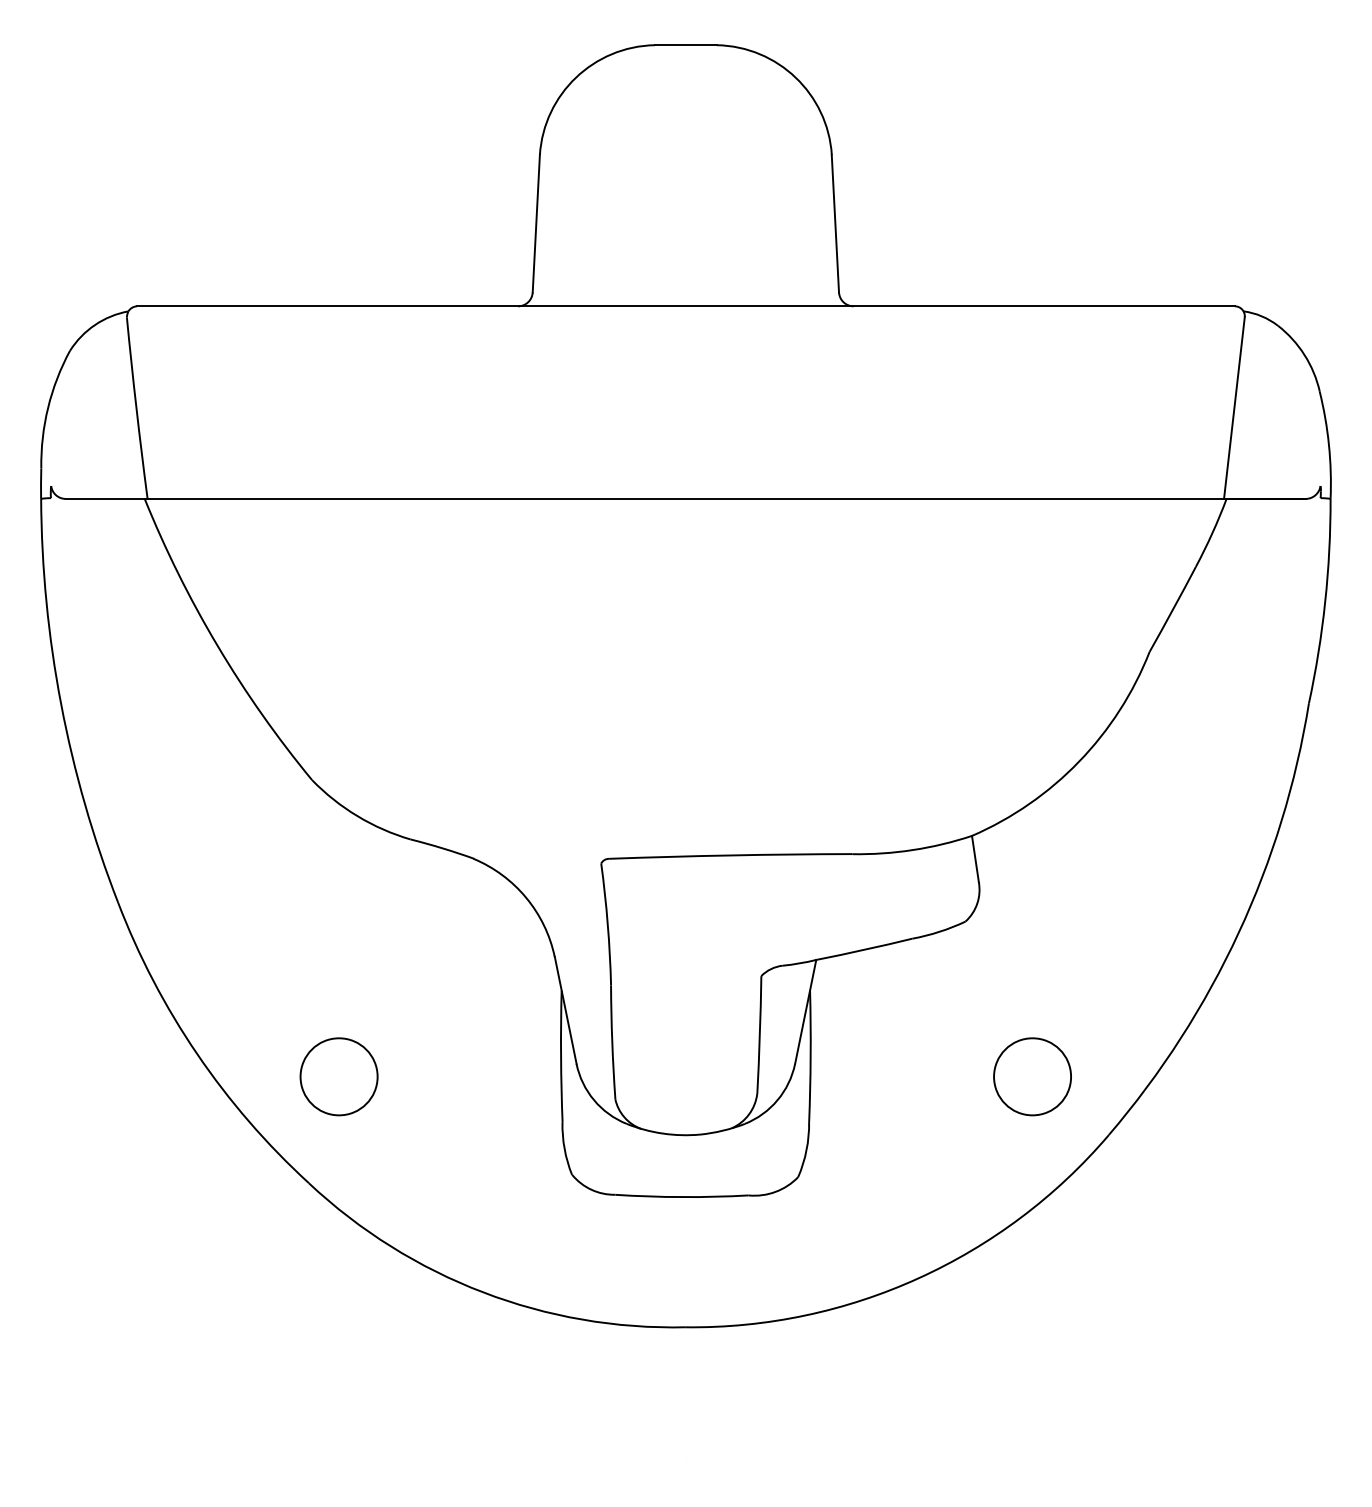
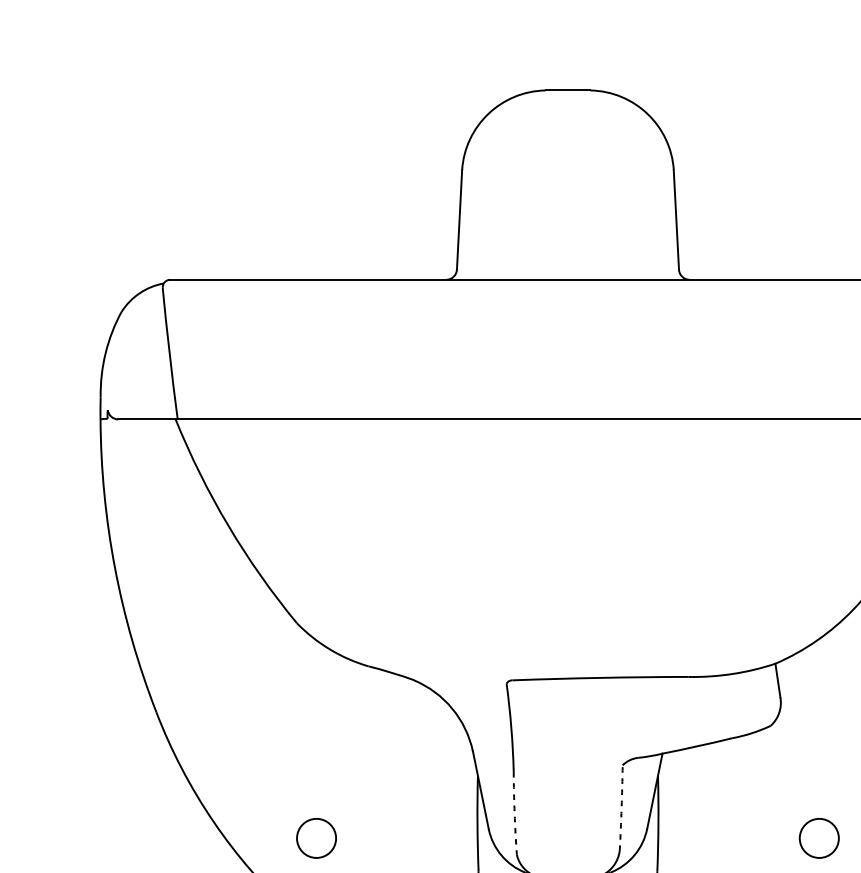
arc: (759, 1035) -> (621, 808), solid -> dashed
arc: (612, 1042) -> (514, 813), solid -> dashed
circle: (338, 1076) -> (316, 838), size x0.7
circle: (1032, 1076) -> (819, 838), size x0.7

